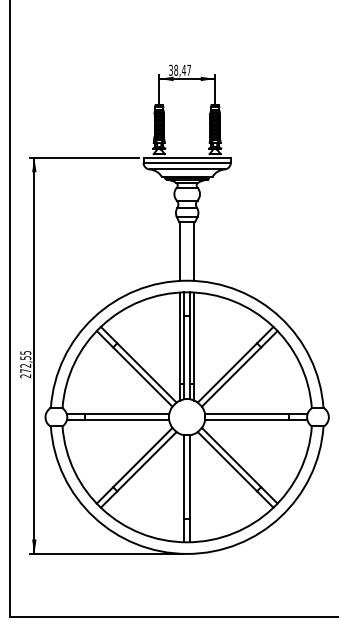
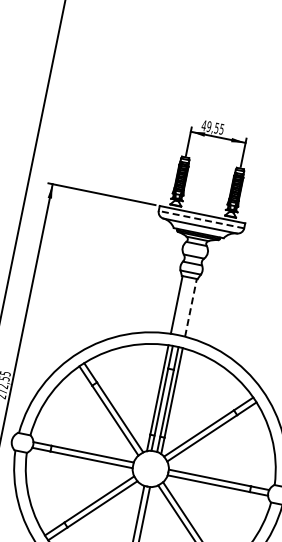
text: (179, 69) -> (212, 126), 38,47 -> 49,55
line: (187, 162) -> (201, 219), solid -> dashed
line: (194, 250) -> (191, 306), solid -> dashed

